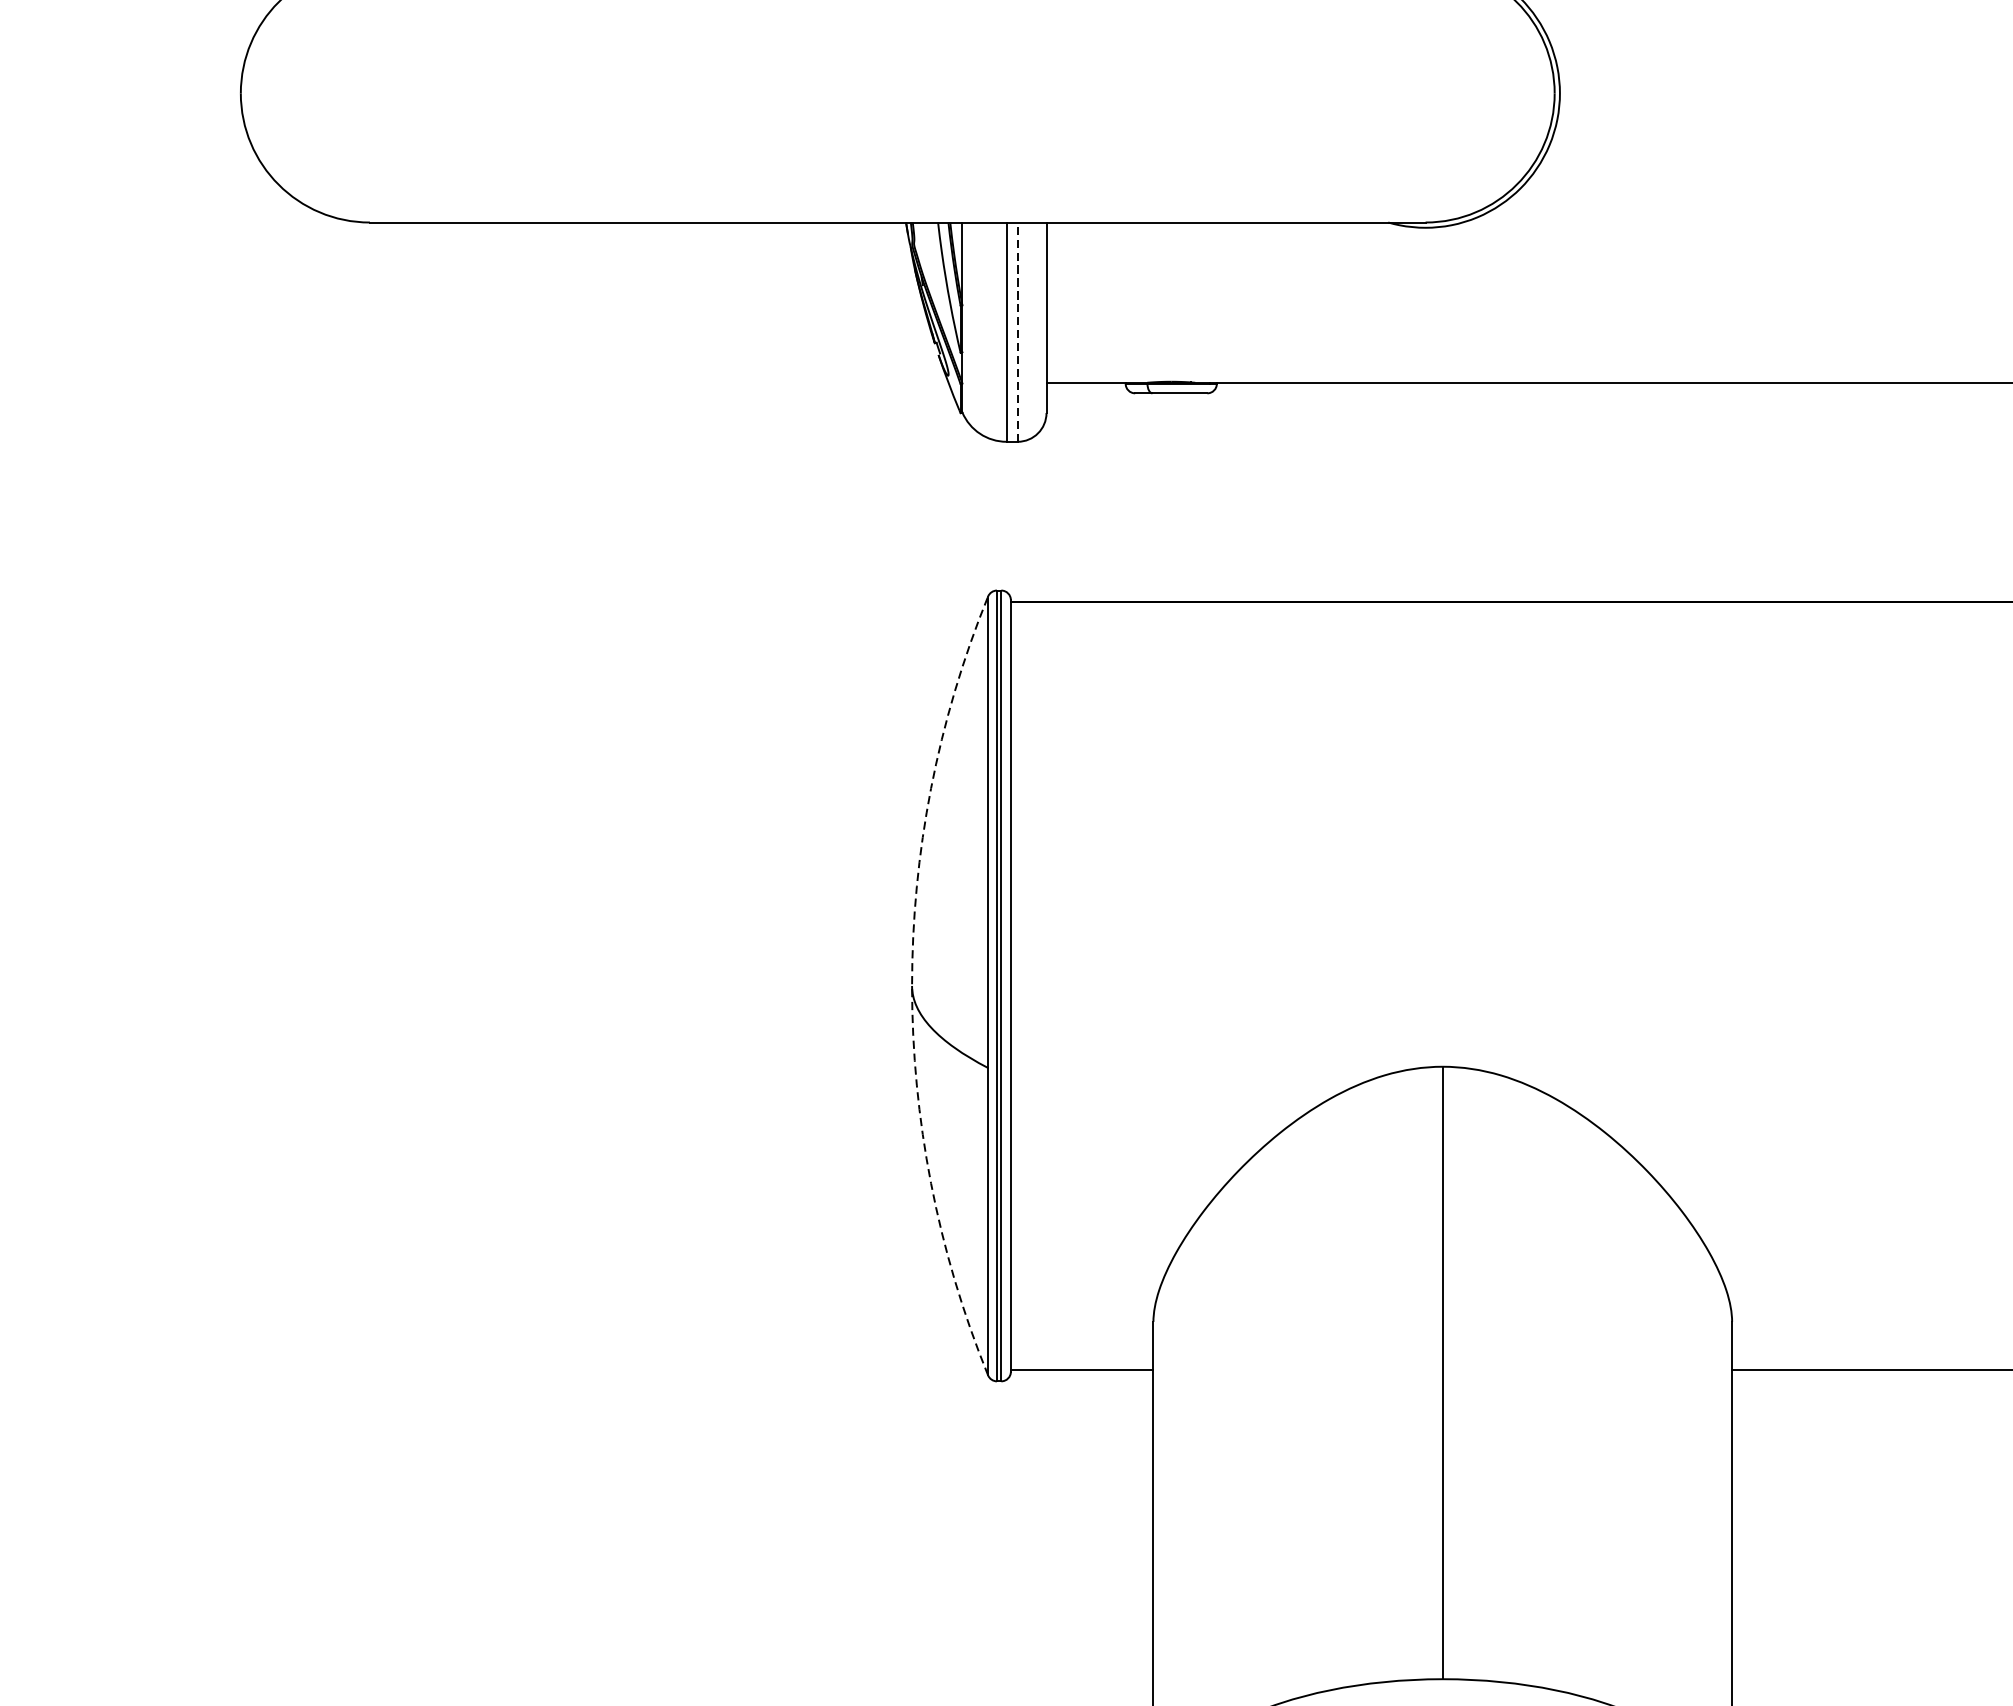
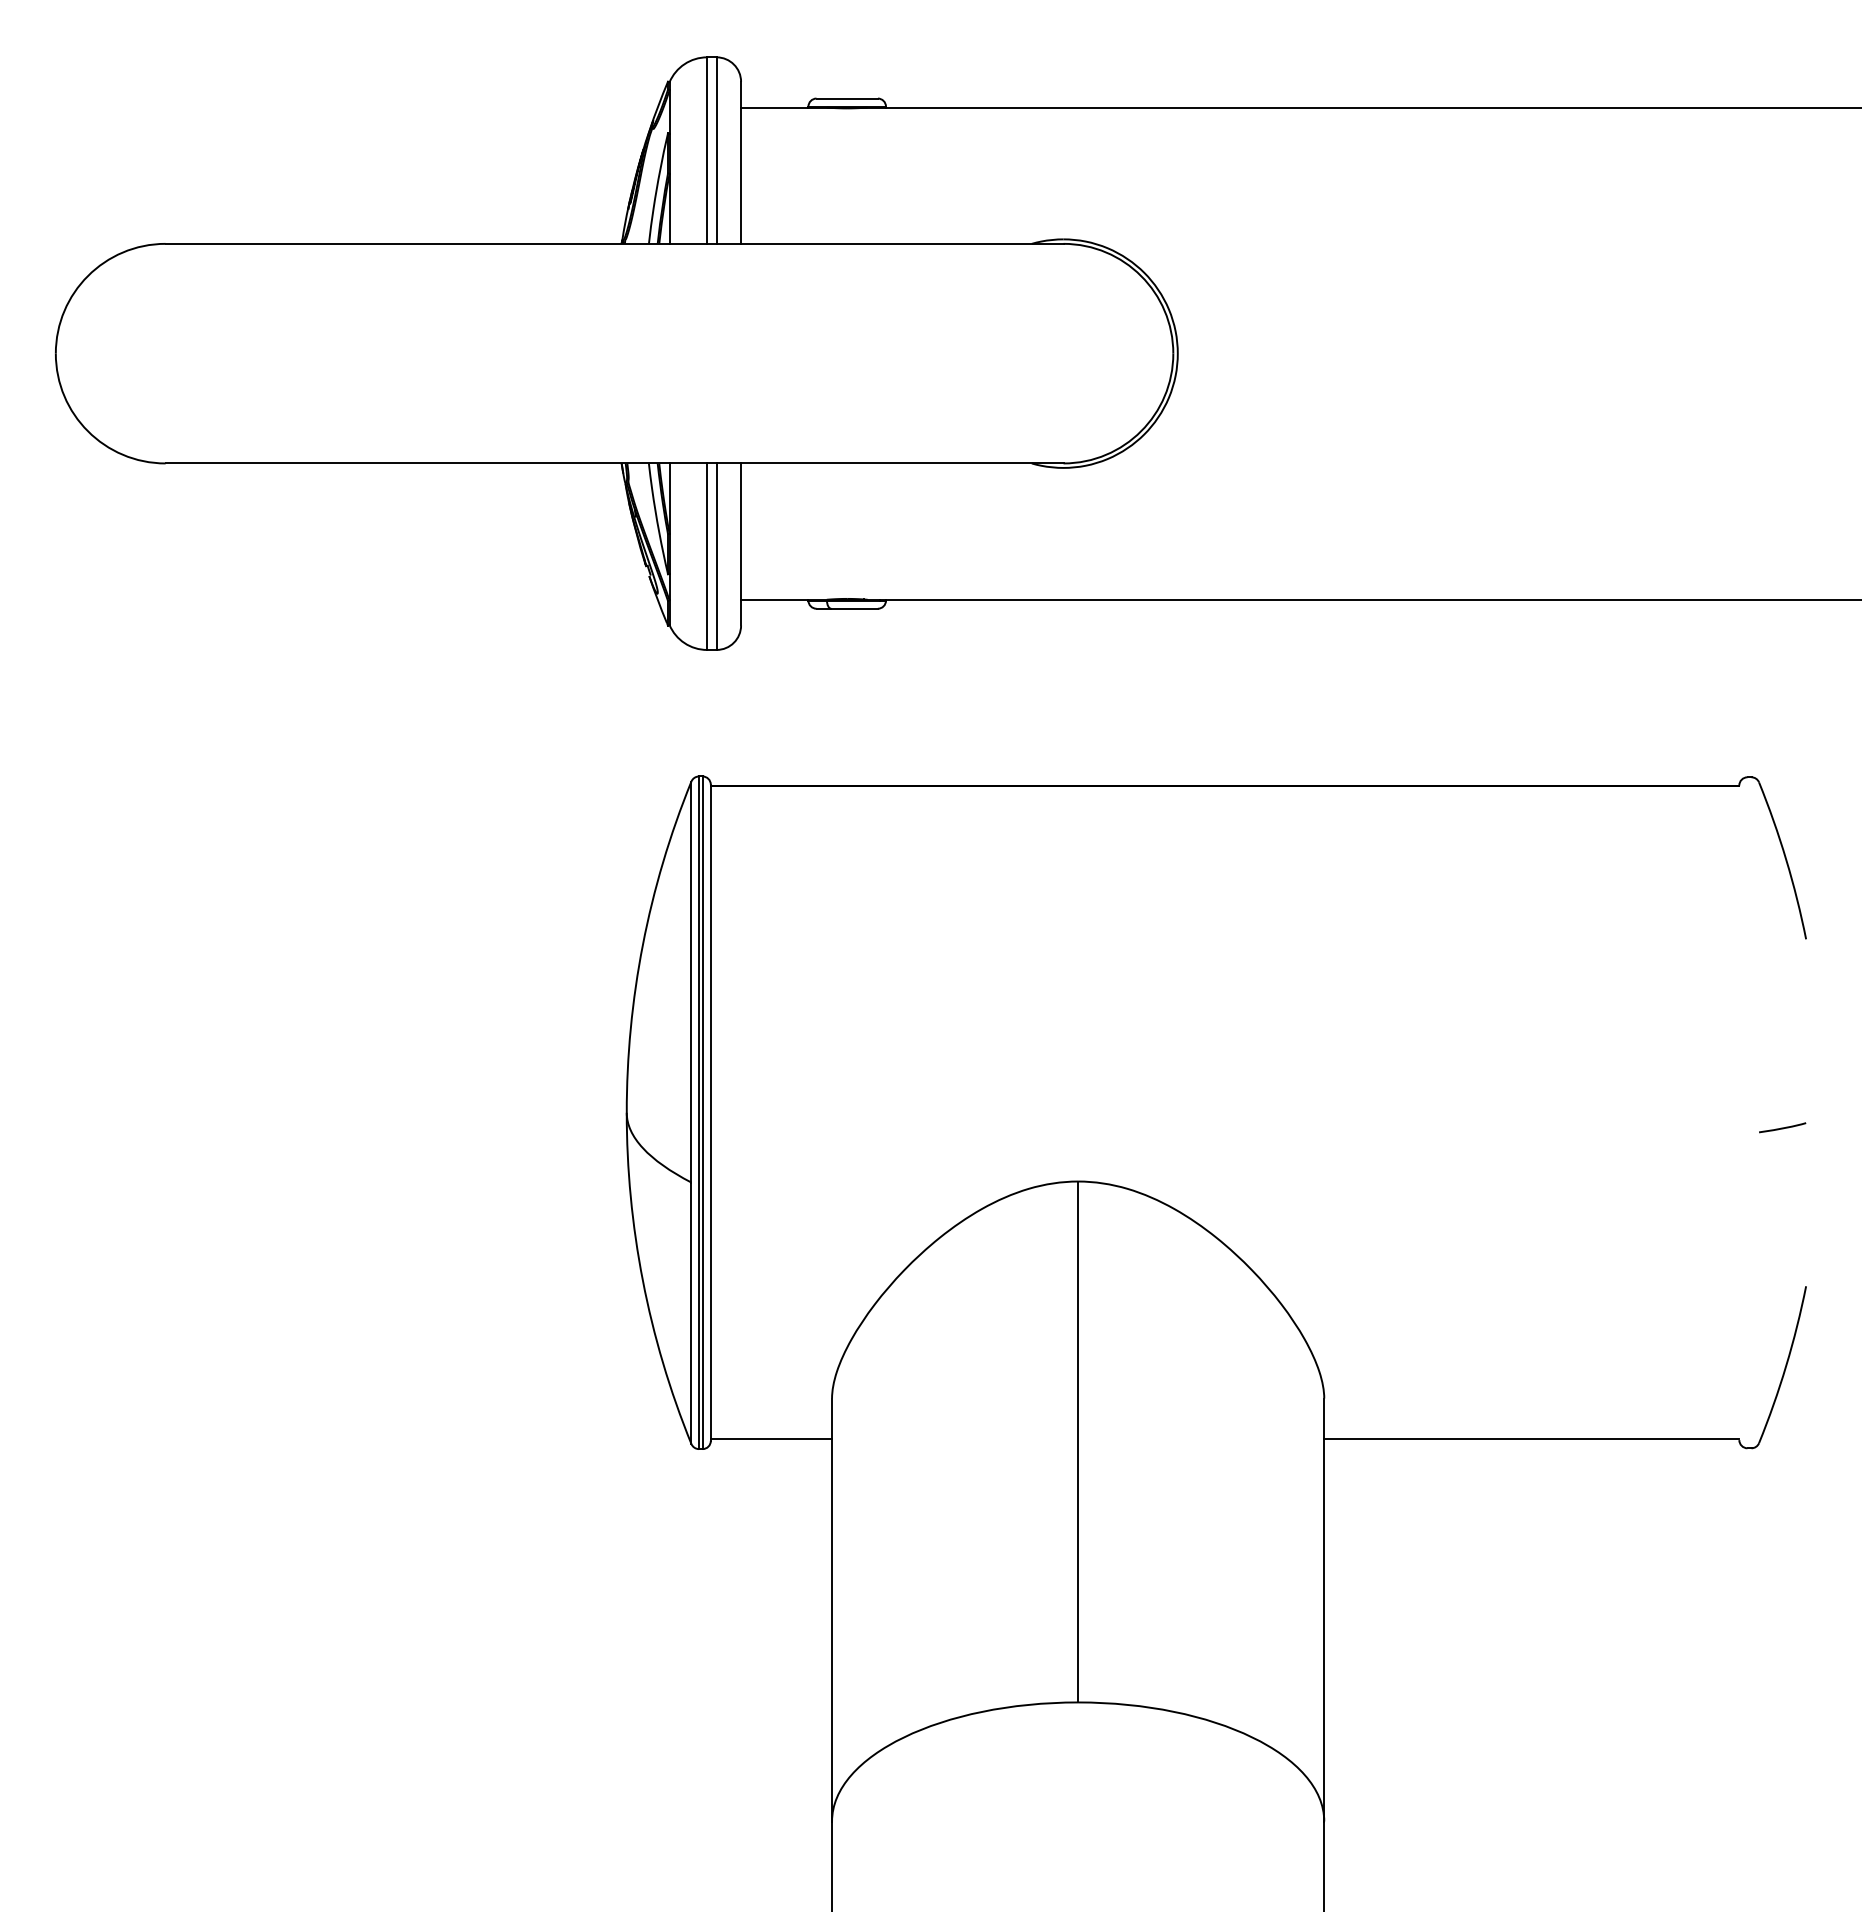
line: (1017, 331) -> (716, 556), dashed -> solid
arc: (911, 985) -> (626, 1112), dashed -> solid

